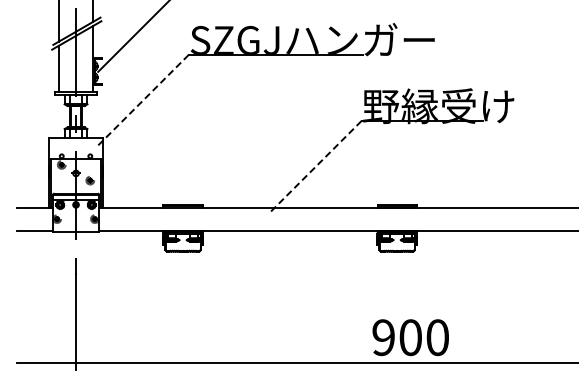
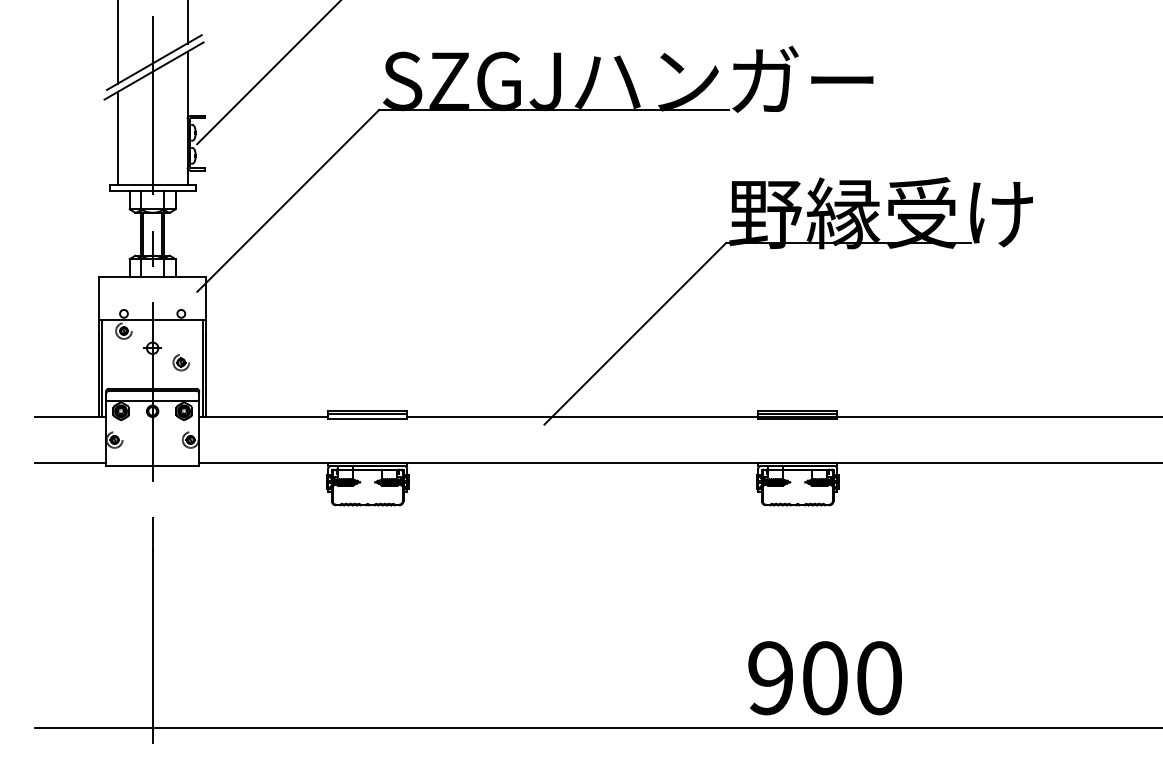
line: (143, 100) -> (288, 201), dashed -> solid
line: (316, 166) -> (635, 334), dashed -> solid

